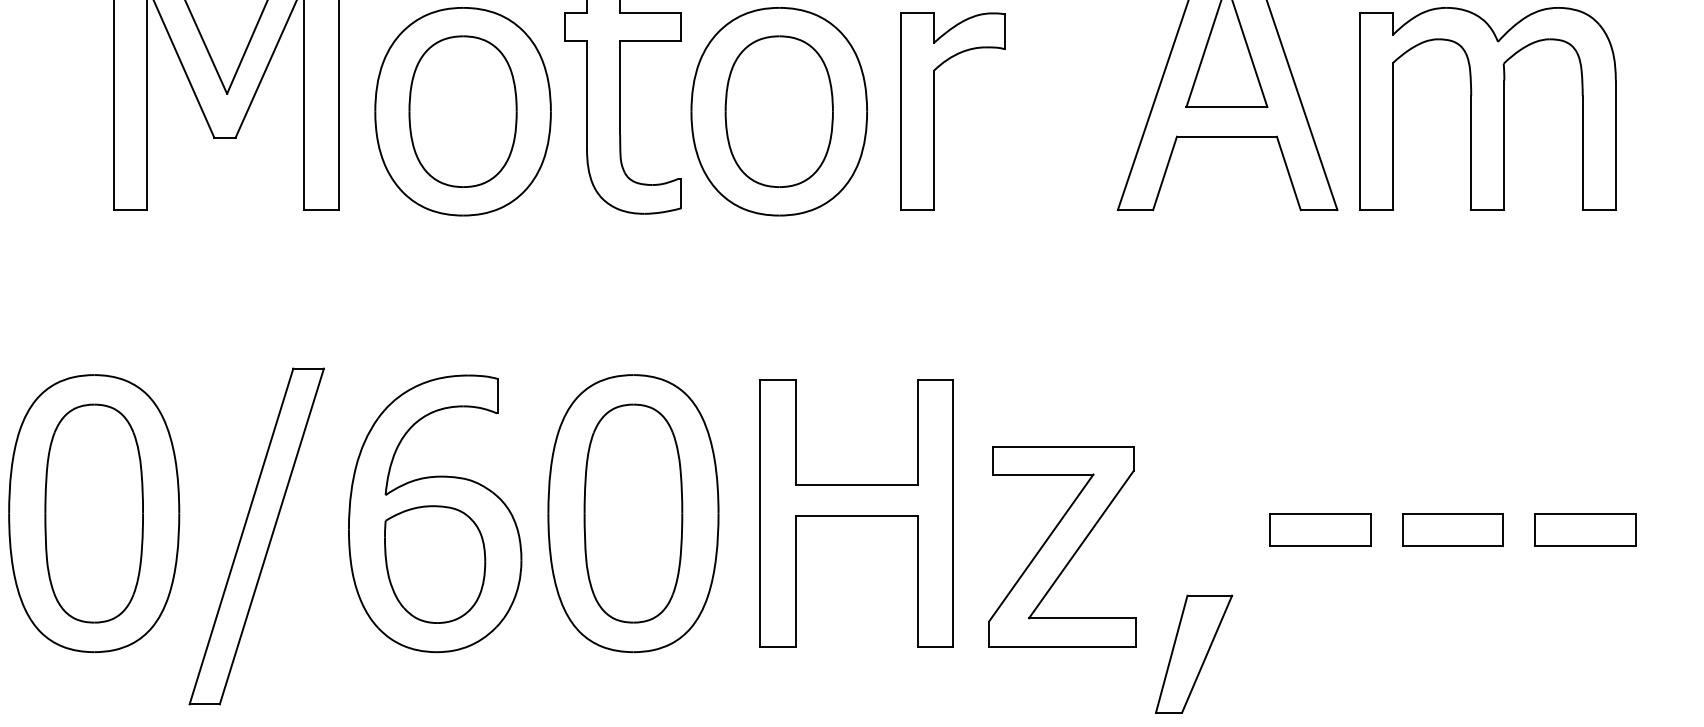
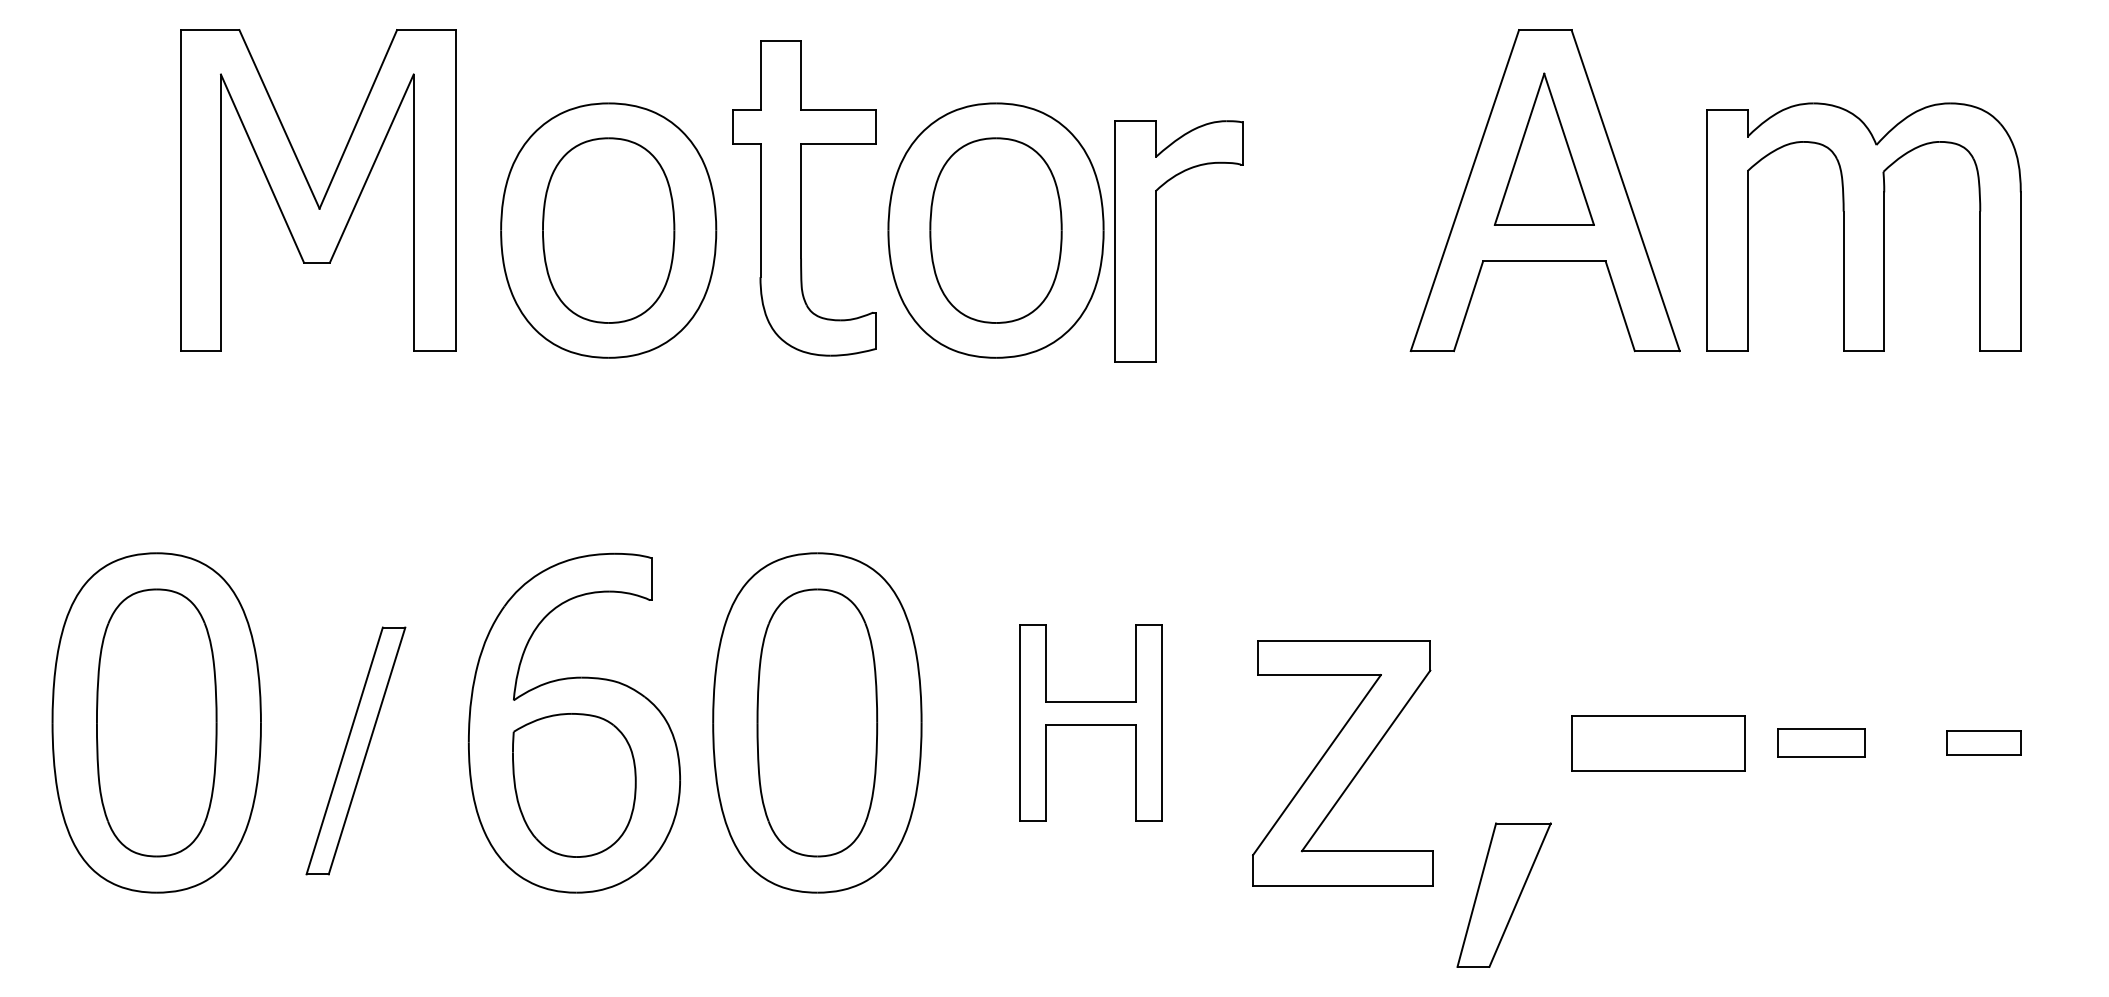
part: (934, 111) -> (1156, 241), moved
part: (856, 513) -> (1090, 722), size x0.6
part: (1320, 529) -> (1658, 742), size x1.4
part: (1453, 529) -> (1821, 742), size x0.7
part: (1585, 529) -> (1983, 742), size x0.6
part: (256, 536) -> (355, 750), size x0.6

